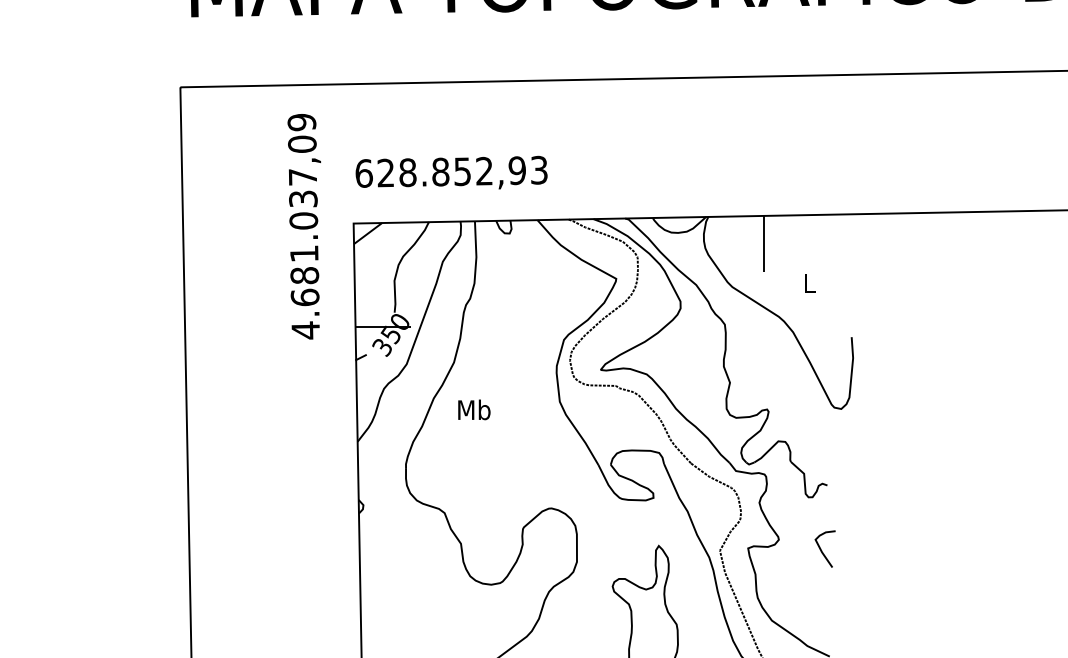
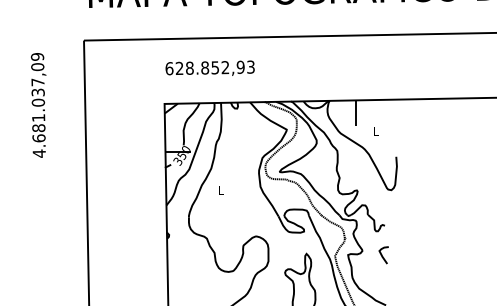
text: (450, 170) -> (209, 67), moved
text: (303, 226) -> (38, 105), moved
text: (473, 409) -> (220, 190), Mb -> L

